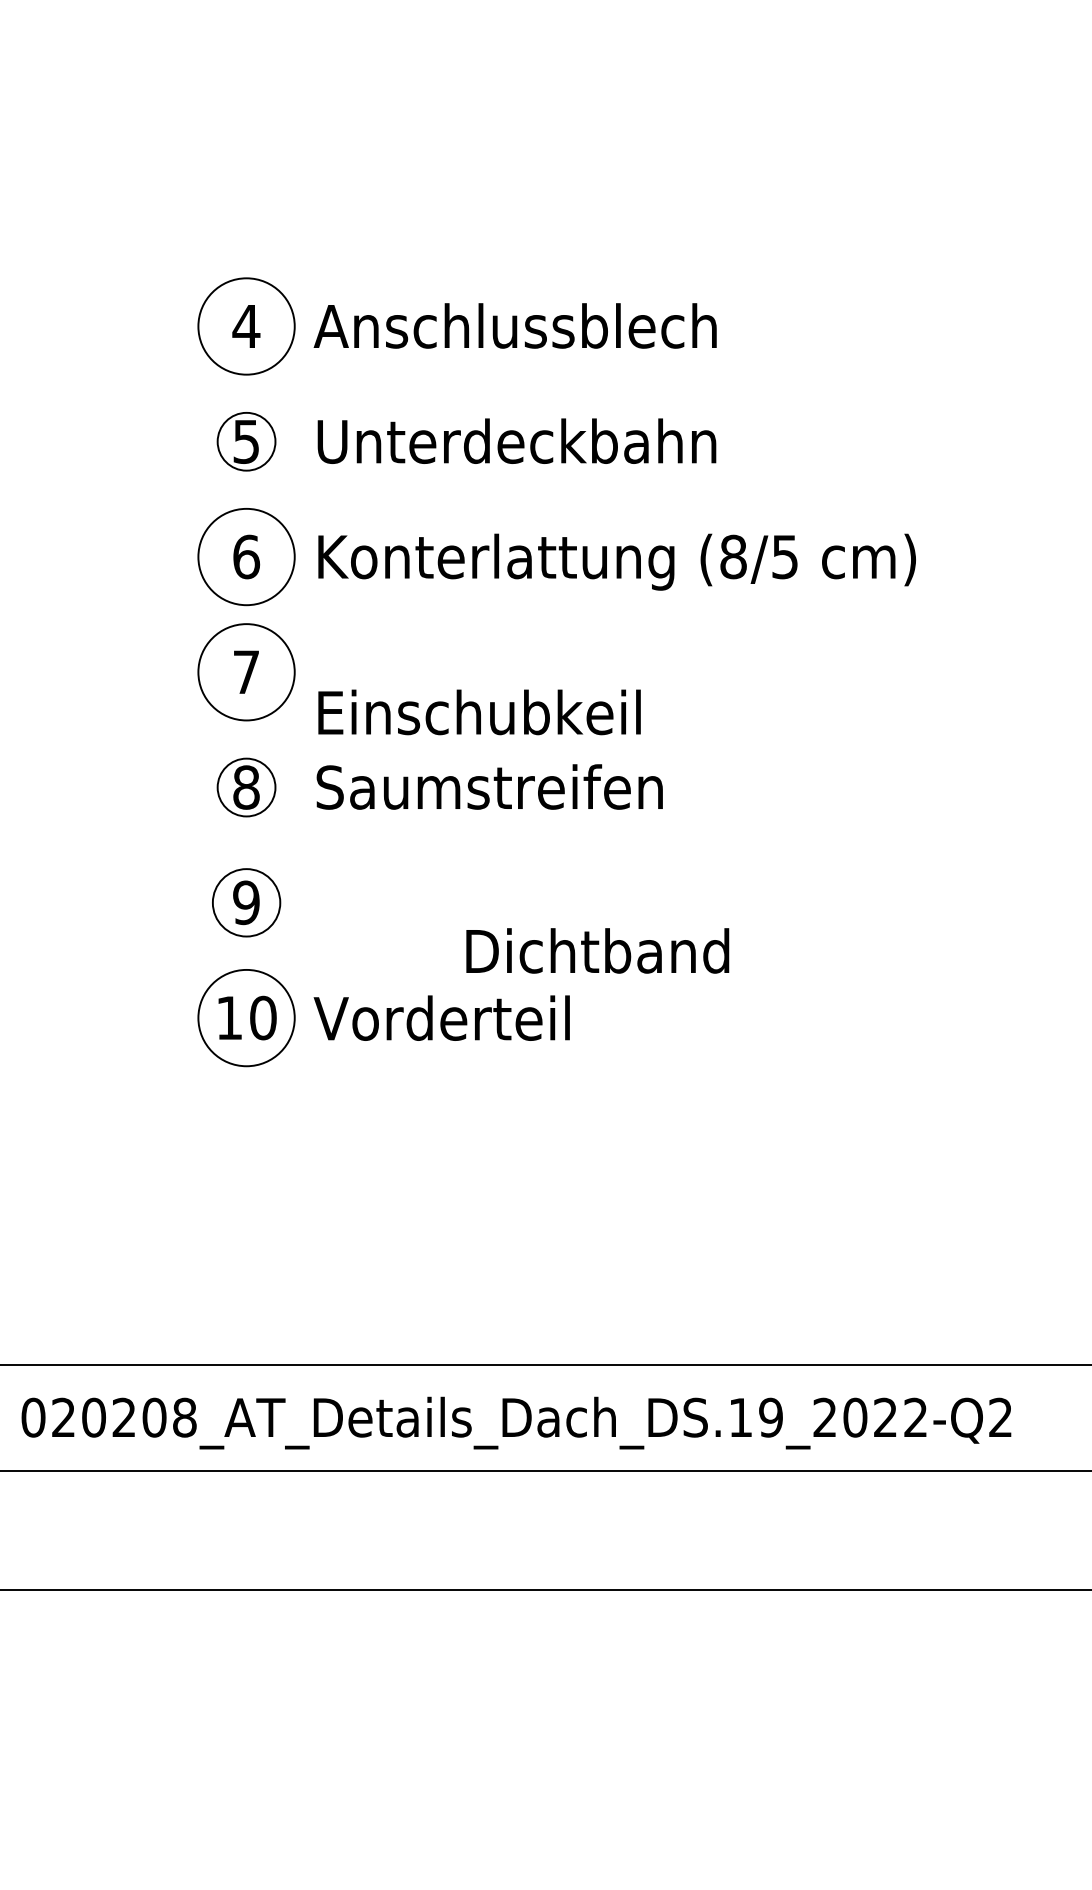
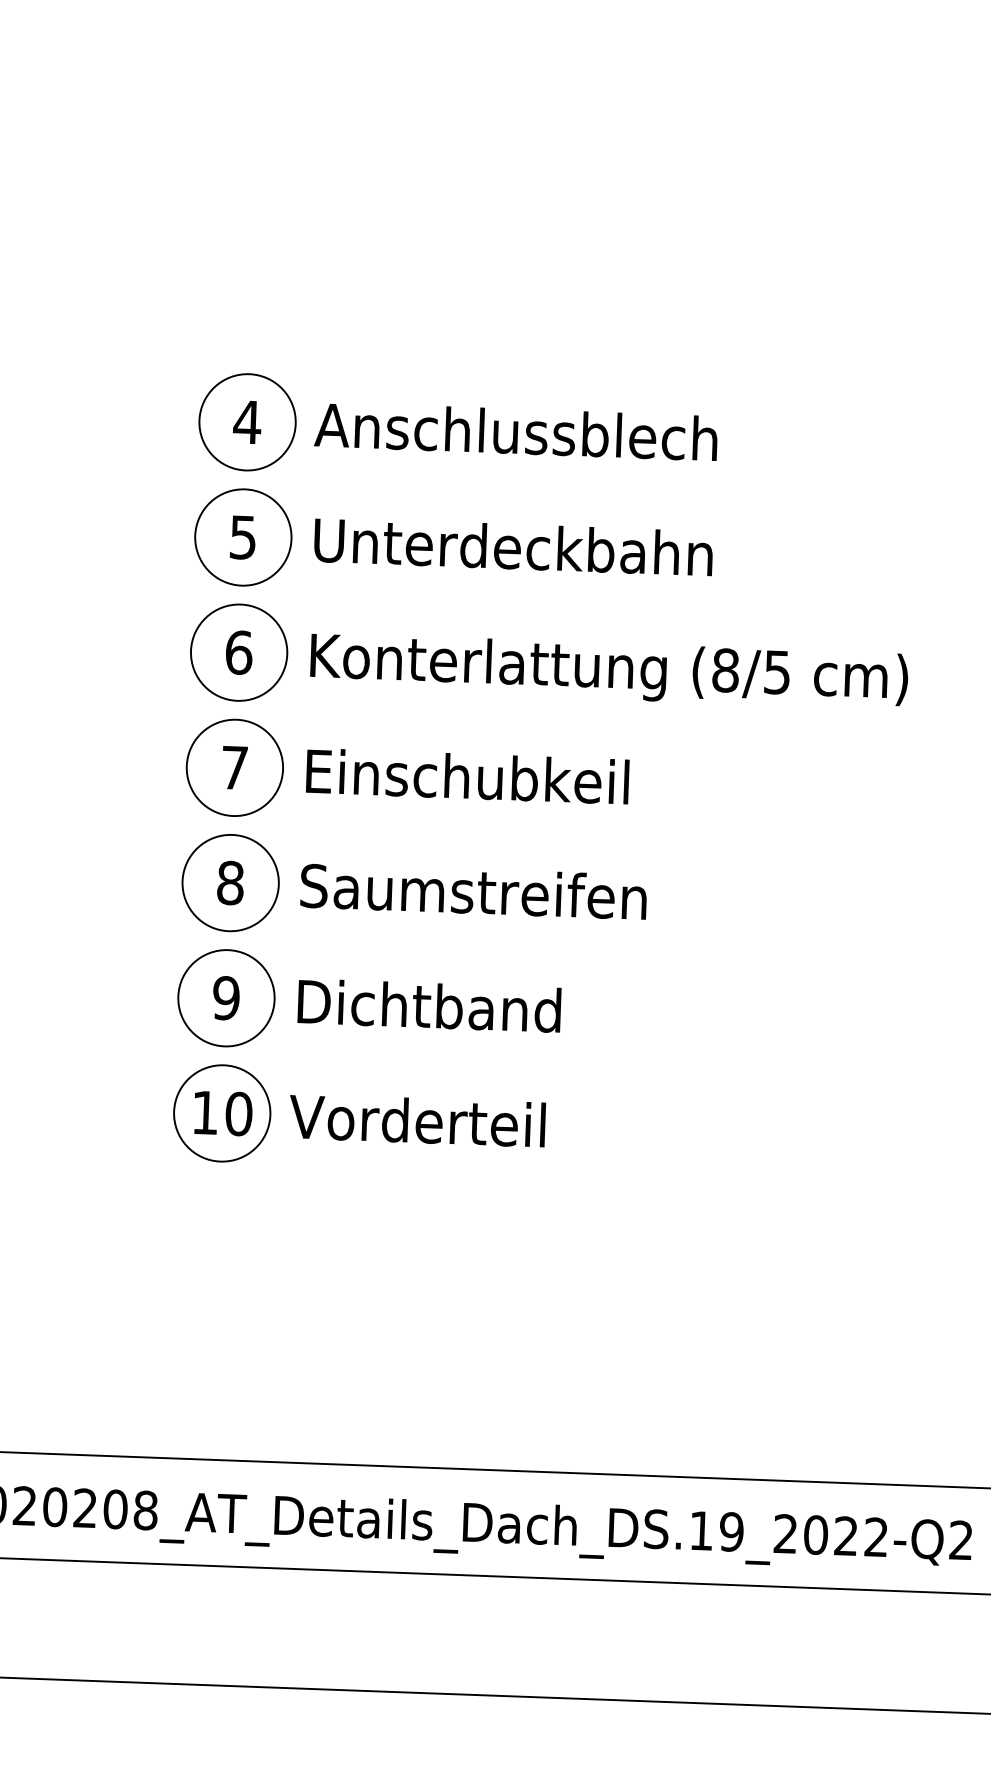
circle: (246, 441) -> (243, 537), size x1.67
text: (479, 712) -> (467, 776), moved
circle: (246, 787) -> (230, 883), size x1.67
circle: (246, 902) -> (226, 997), size x1.43
text: (597, 950) -> (429, 1005), moved

